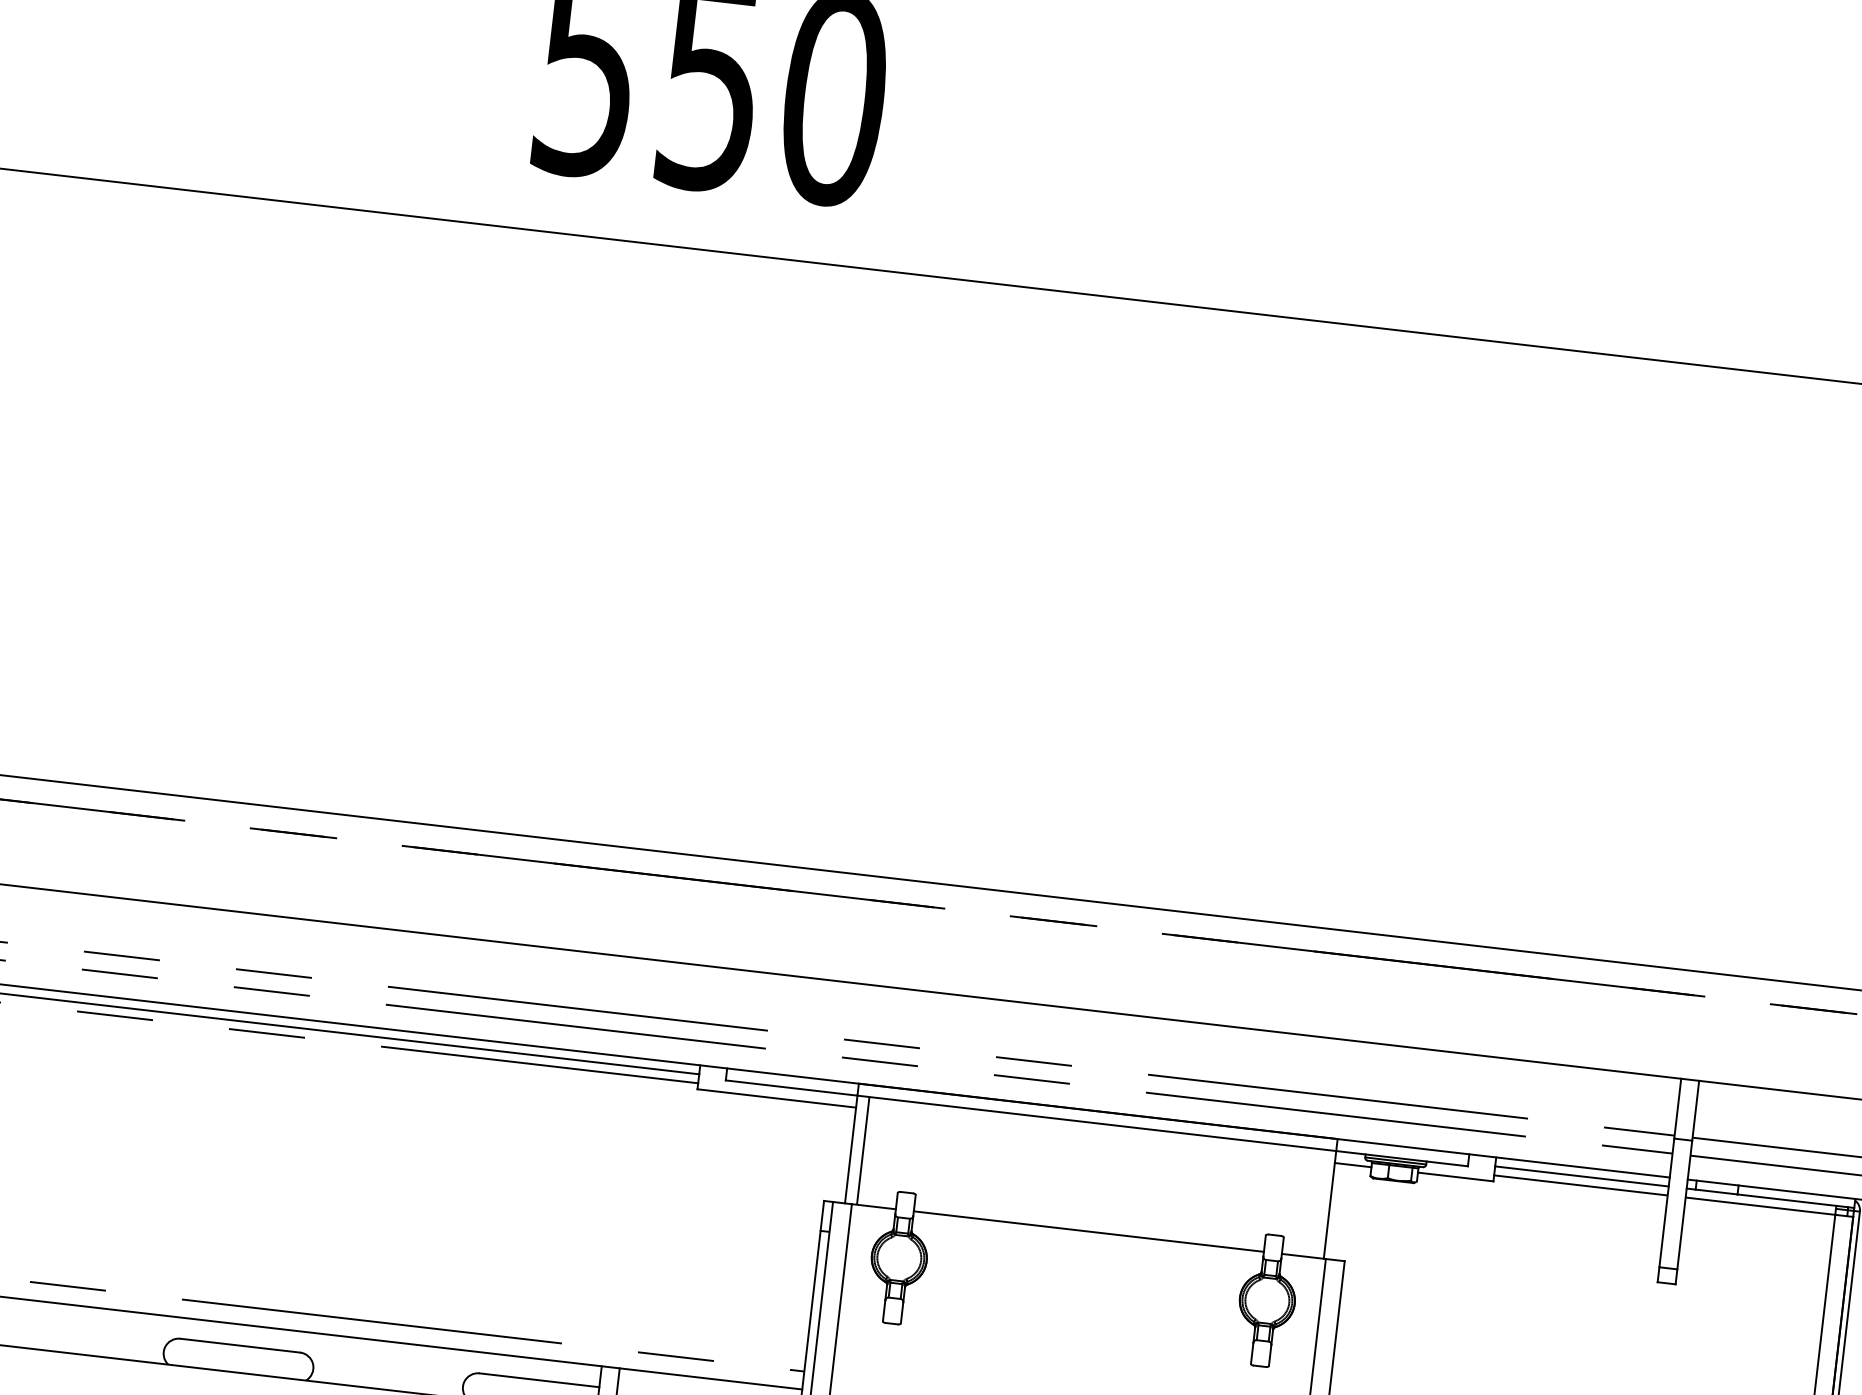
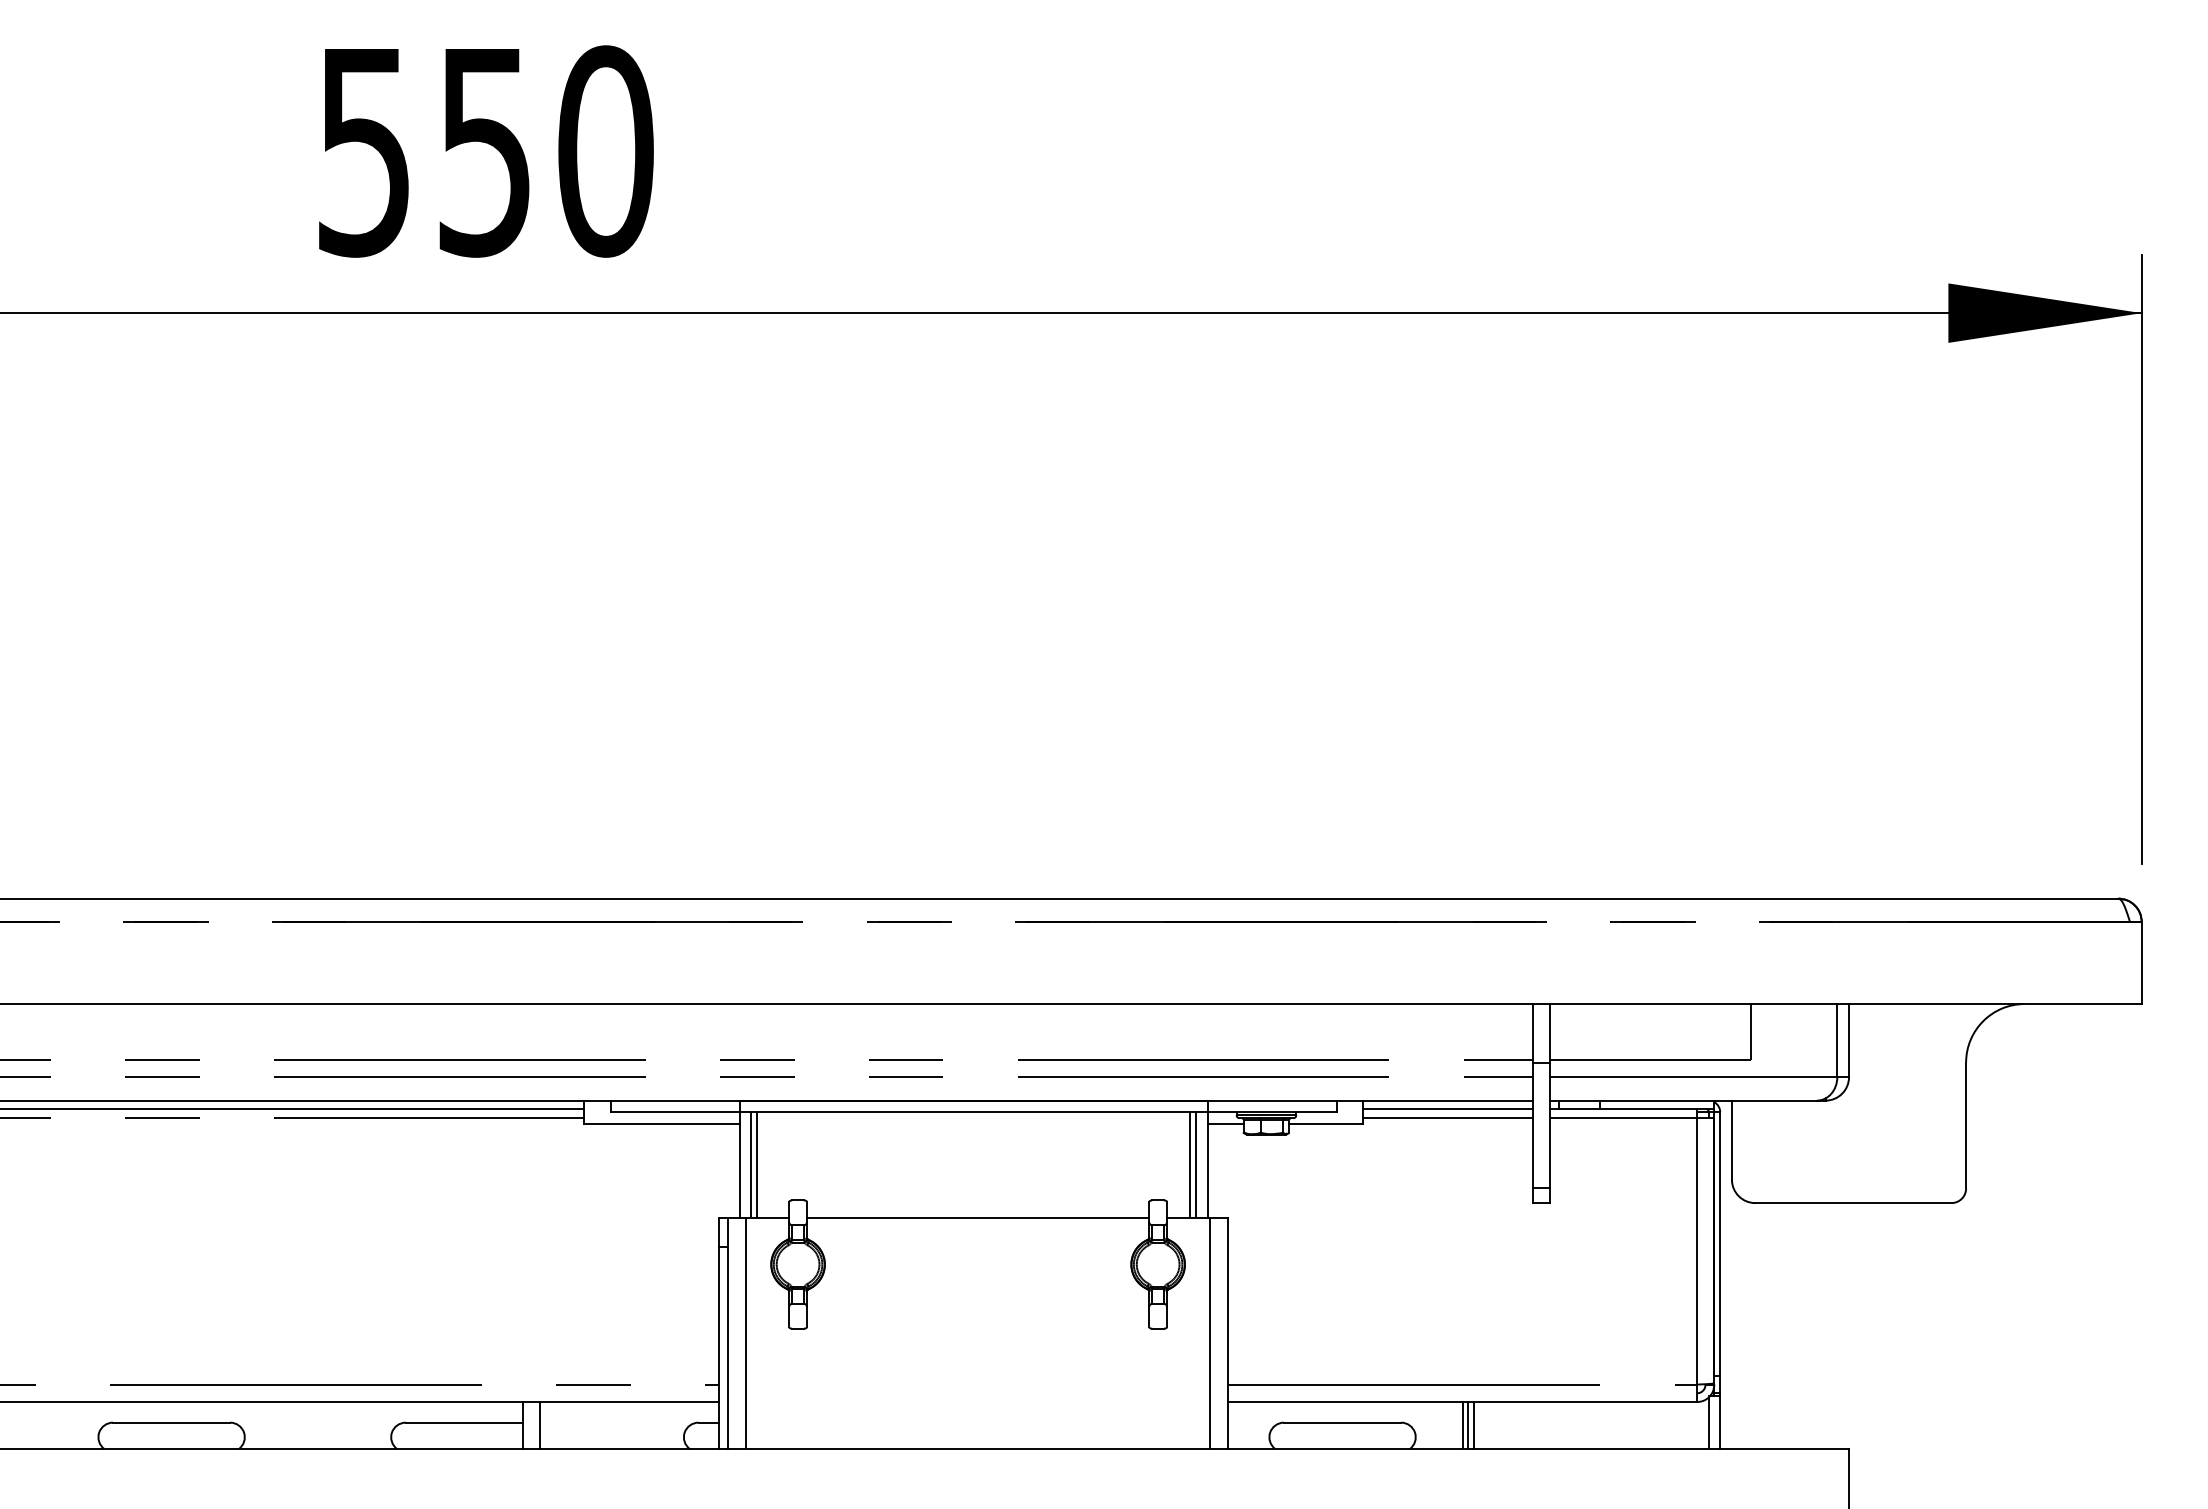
line: (869, 1151) -> (757, 1164), added
line: (1312, 1202) -> (1190, 1164), added
line: (1318, 1203) -> (1196, 1164), added

